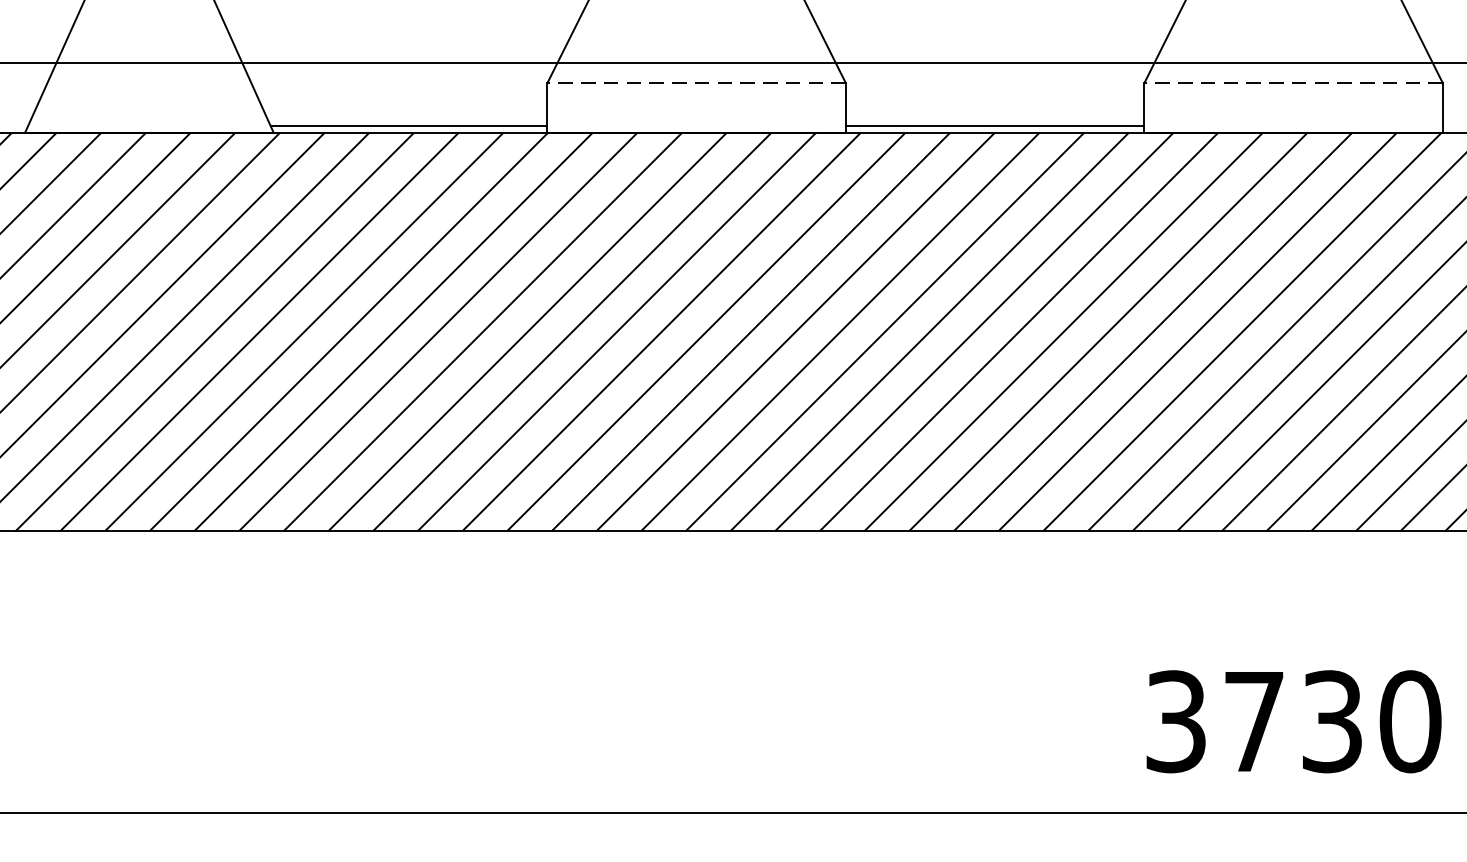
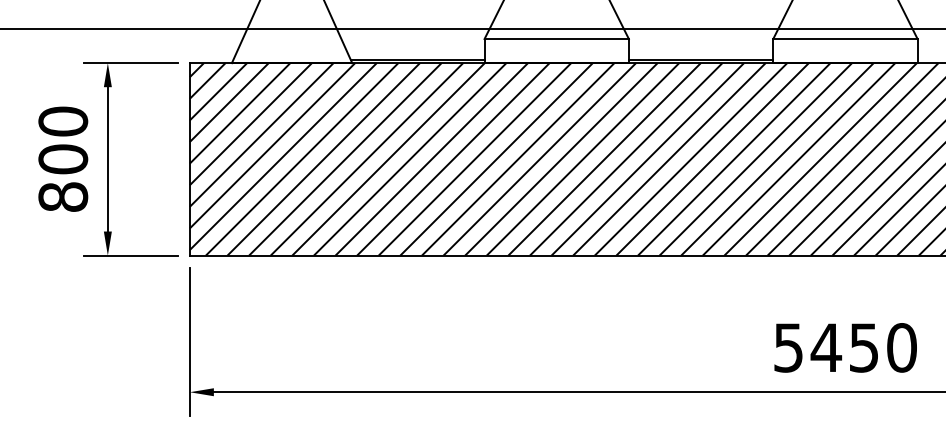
line: (696, 84) -> (556, 39), dashed -> solid
line: (1291, 84) -> (844, 39), dashed -> solid
text: (1254, 720) -> (826, 347), 3730 -> 5450

